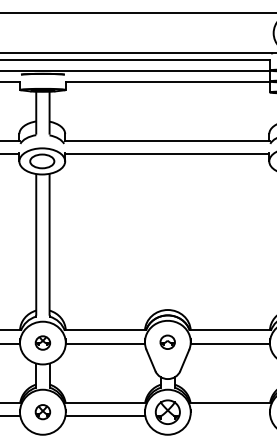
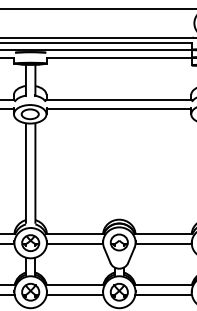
part: (42, 342) -> (30, 242), size x1.67
part: (167, 342) -> (119, 242), size x1.67
part: (42, 411) -> (30, 291), size x1.67
line: (230, 415) -> (163, 294), added

